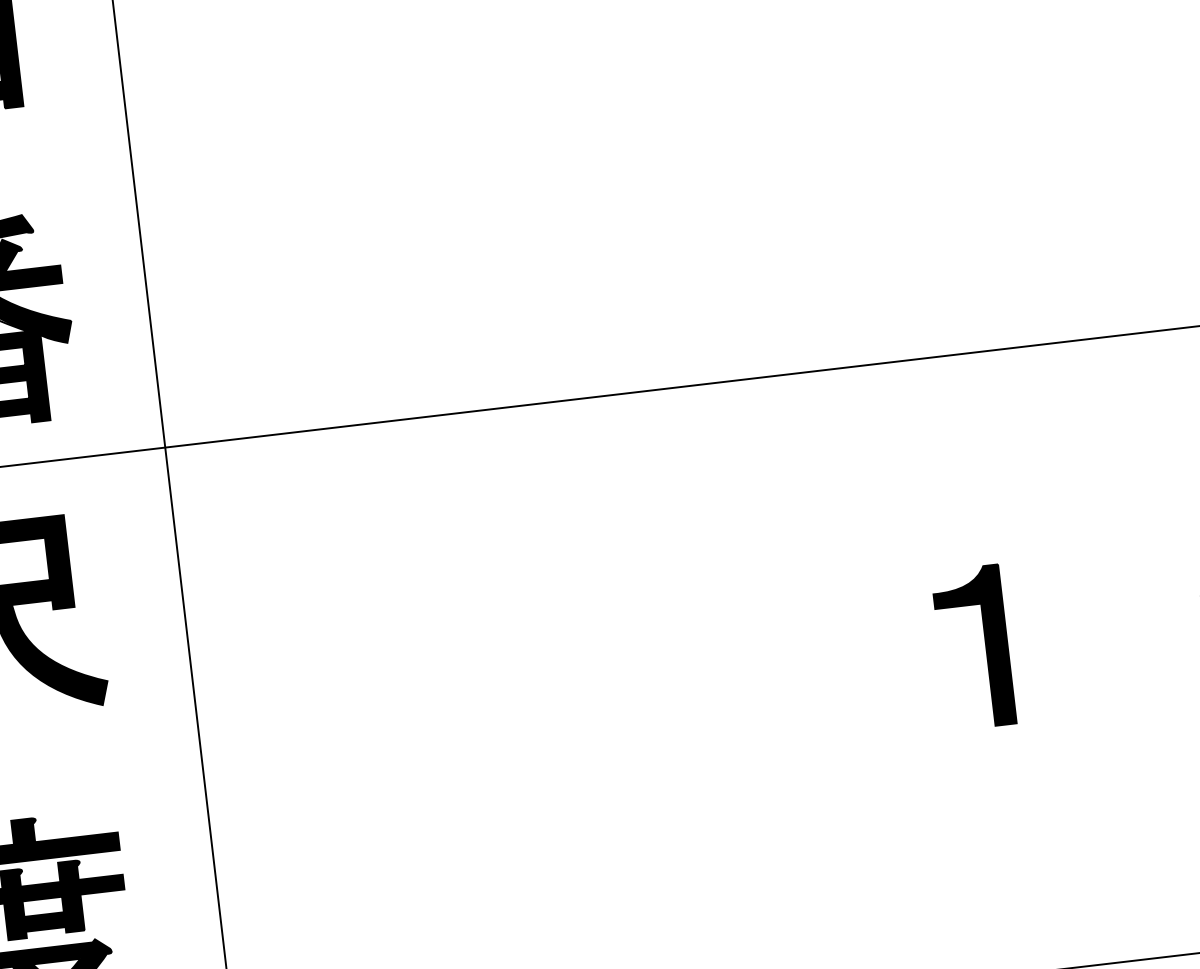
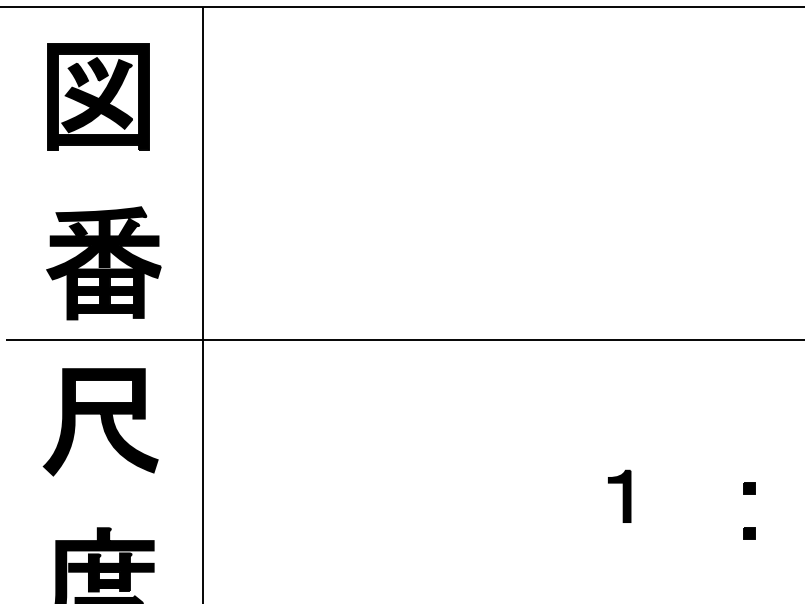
part: (973, 648) -> (619, 496), size x0.6

